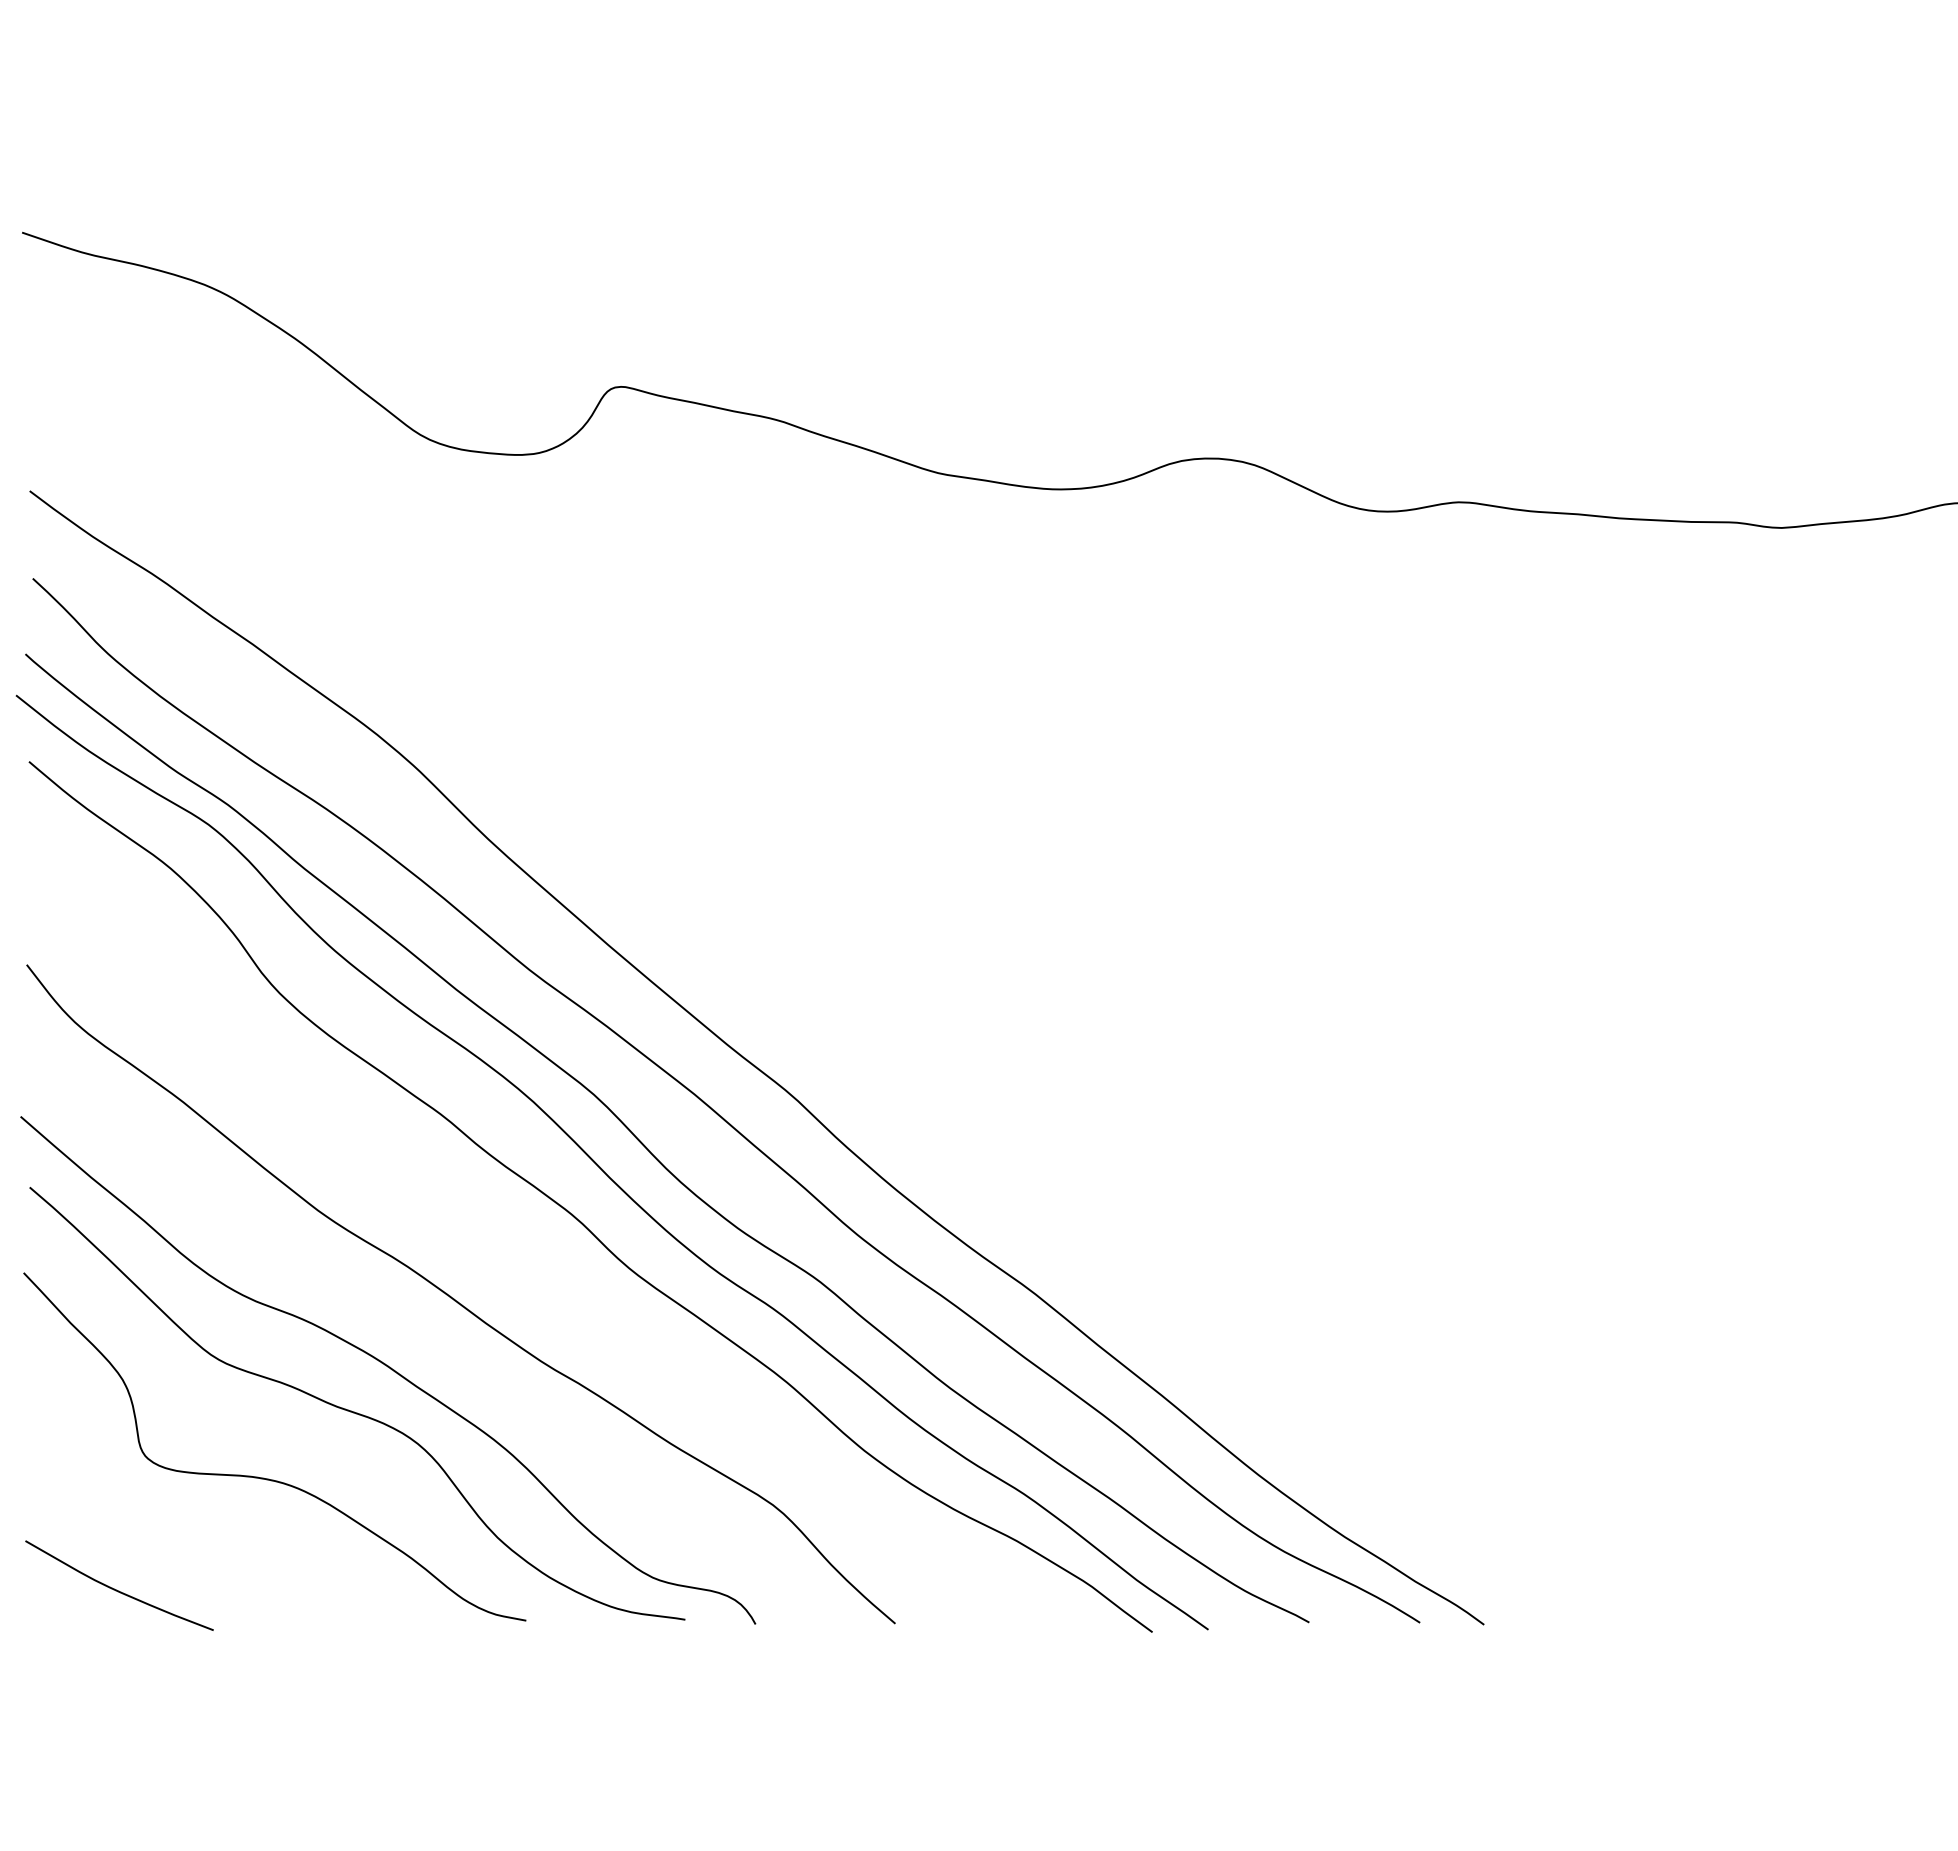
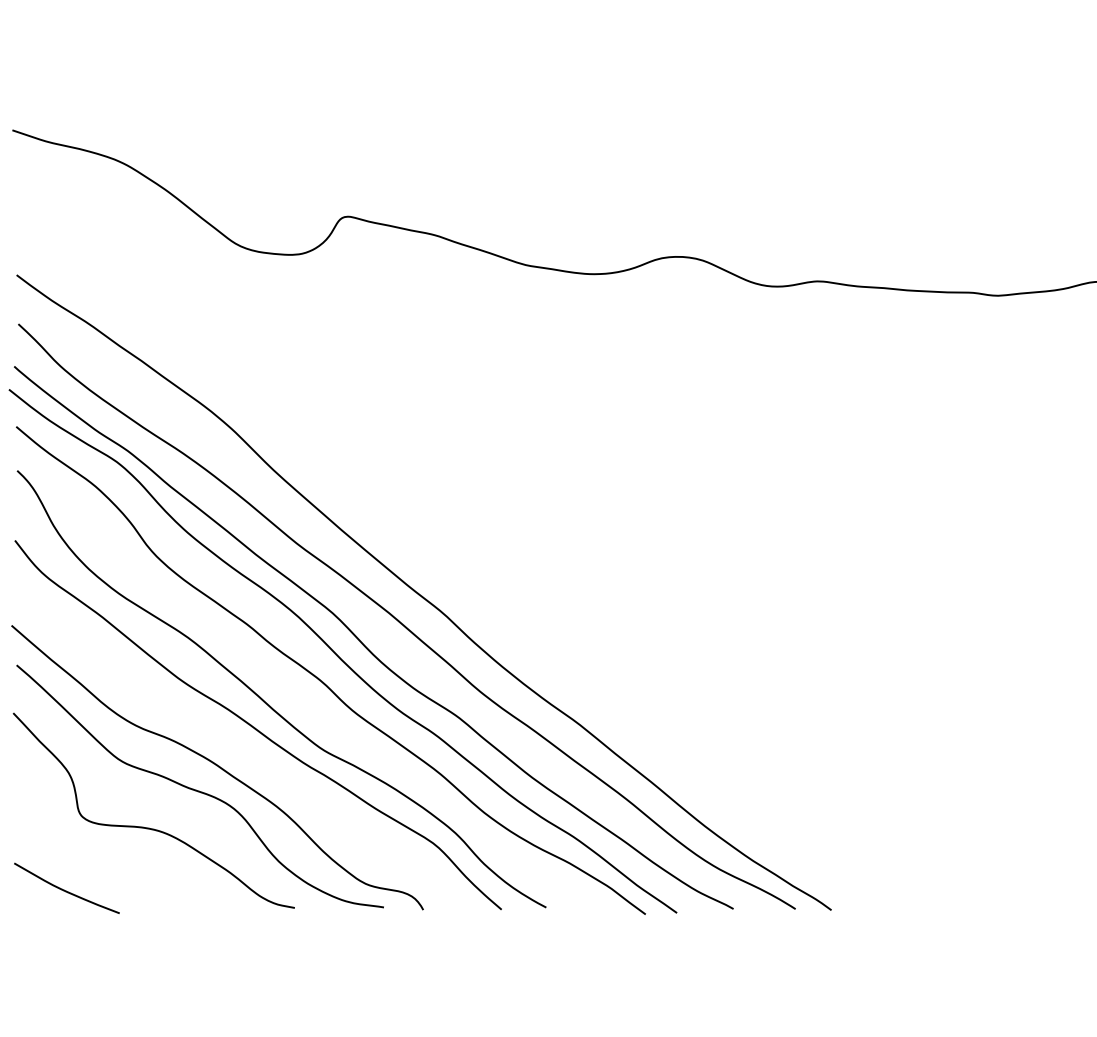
curve: (481, 1257) -> (269, 704), added

